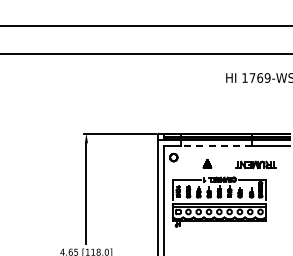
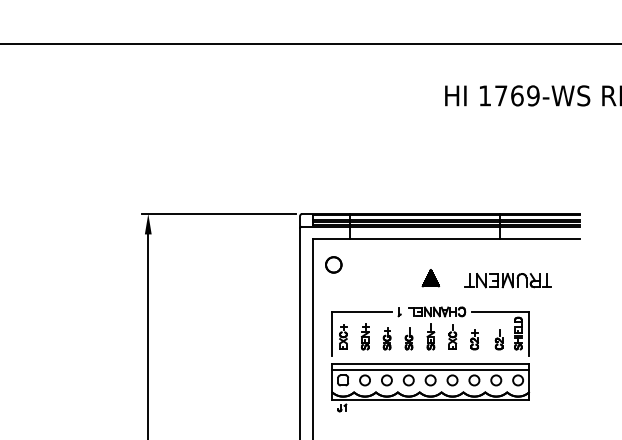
line: (216, 145) -> (424, 239), dashed -> solid
part: (207, 163) -> (430, 277), moved

